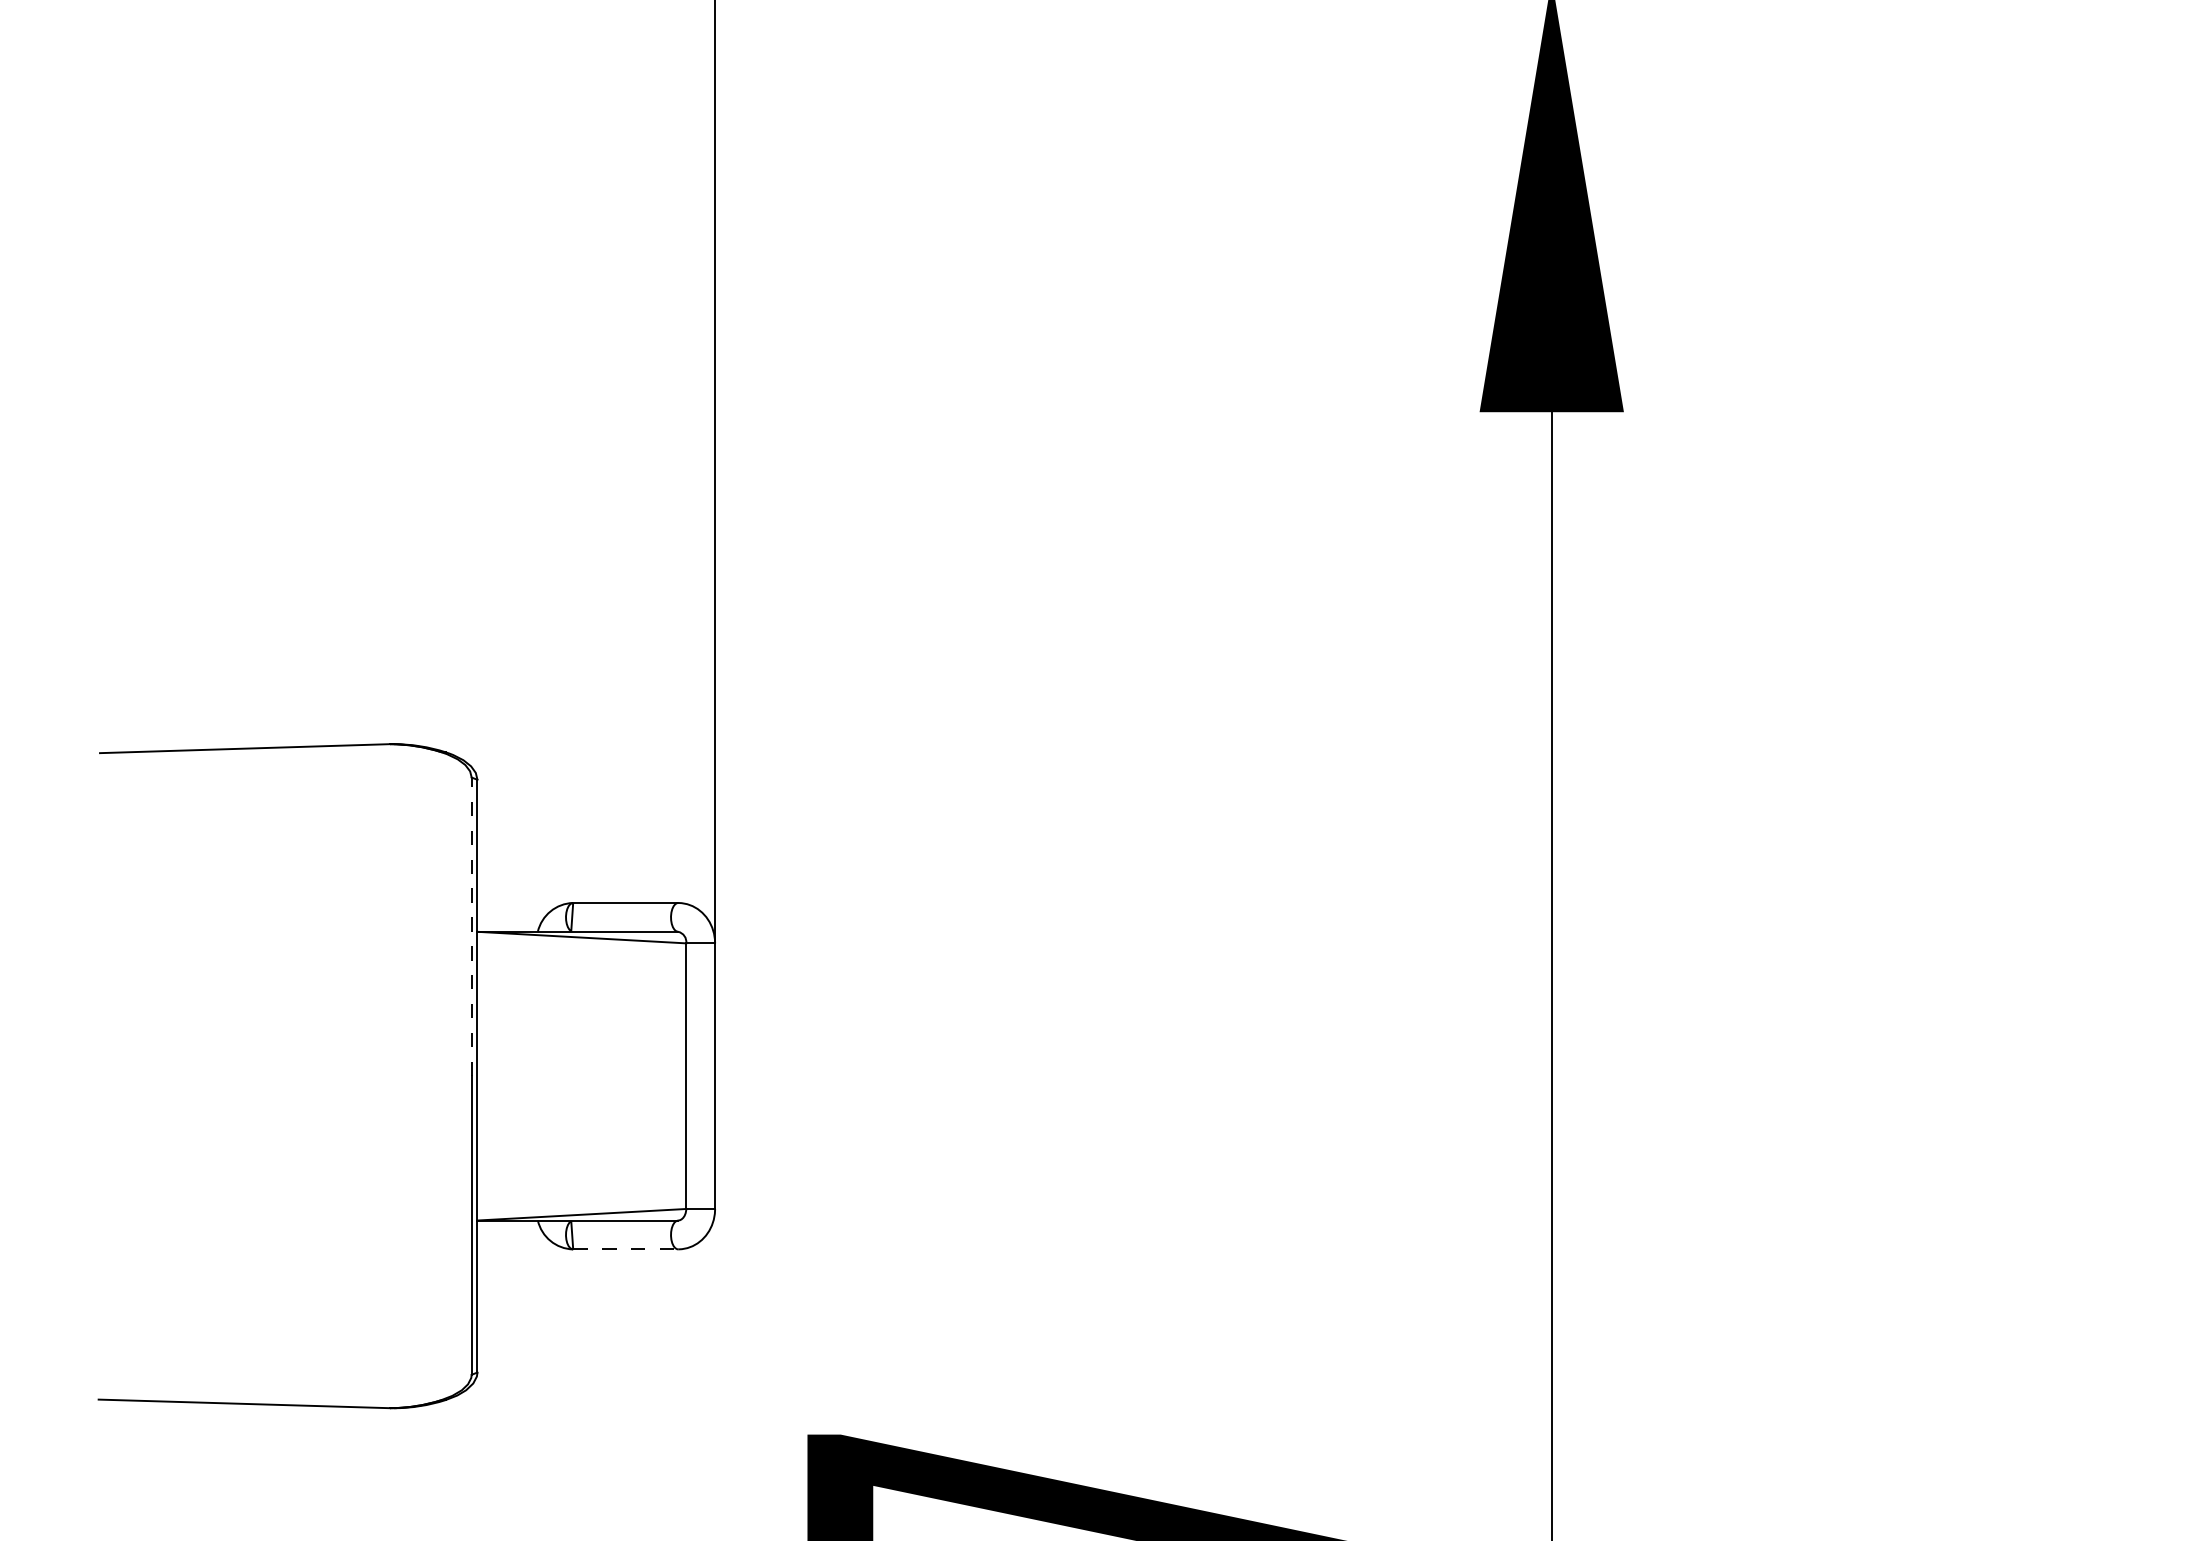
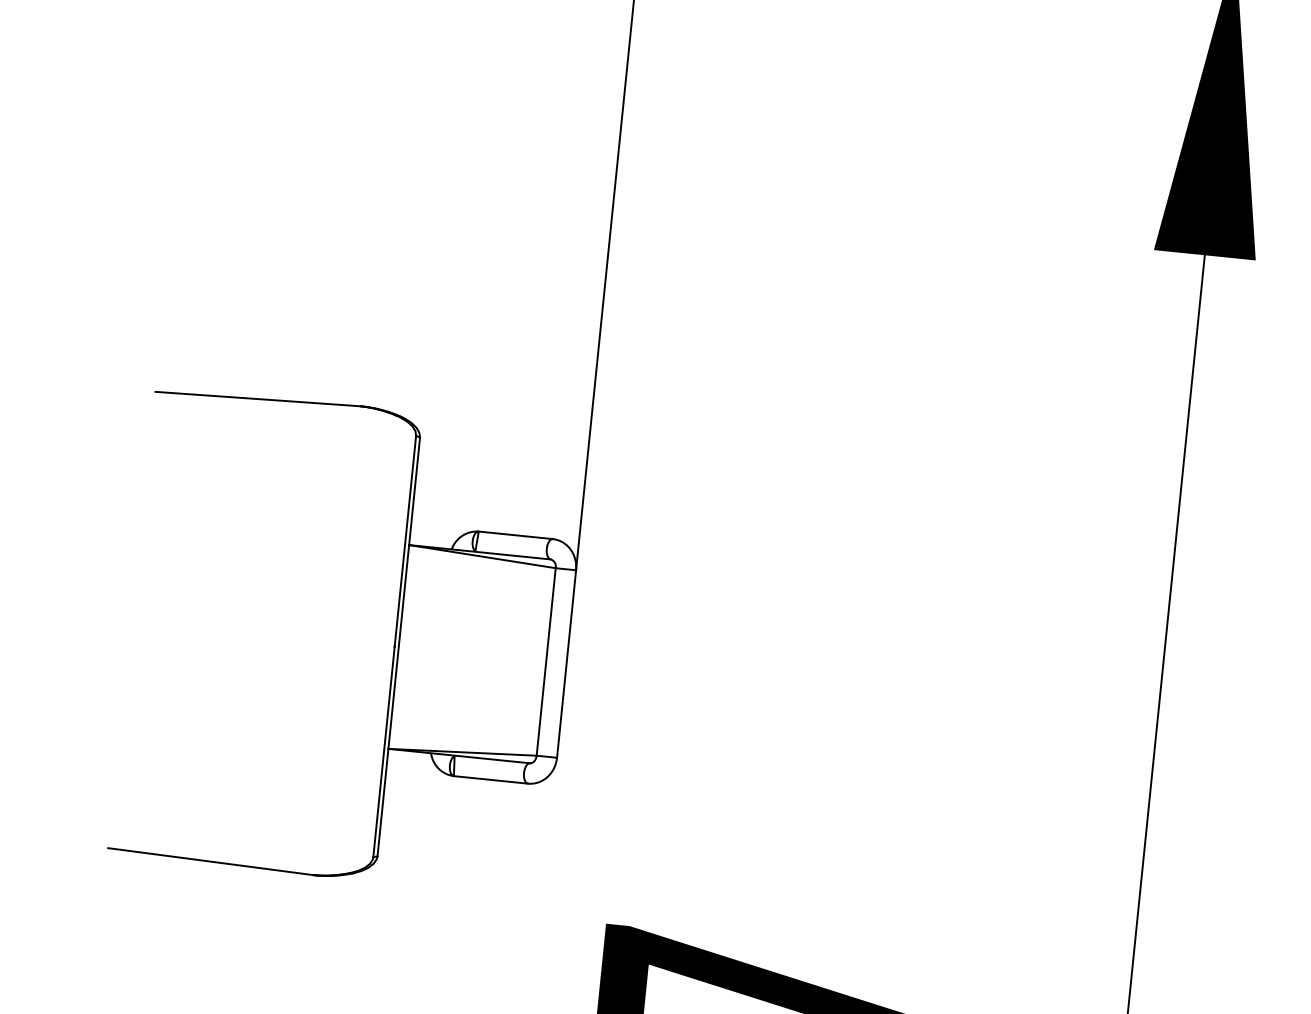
line: (471, 926) -> (405, 540), dashed -> solid
line: (625, 1249) -> (490, 779), dashed -> solid

